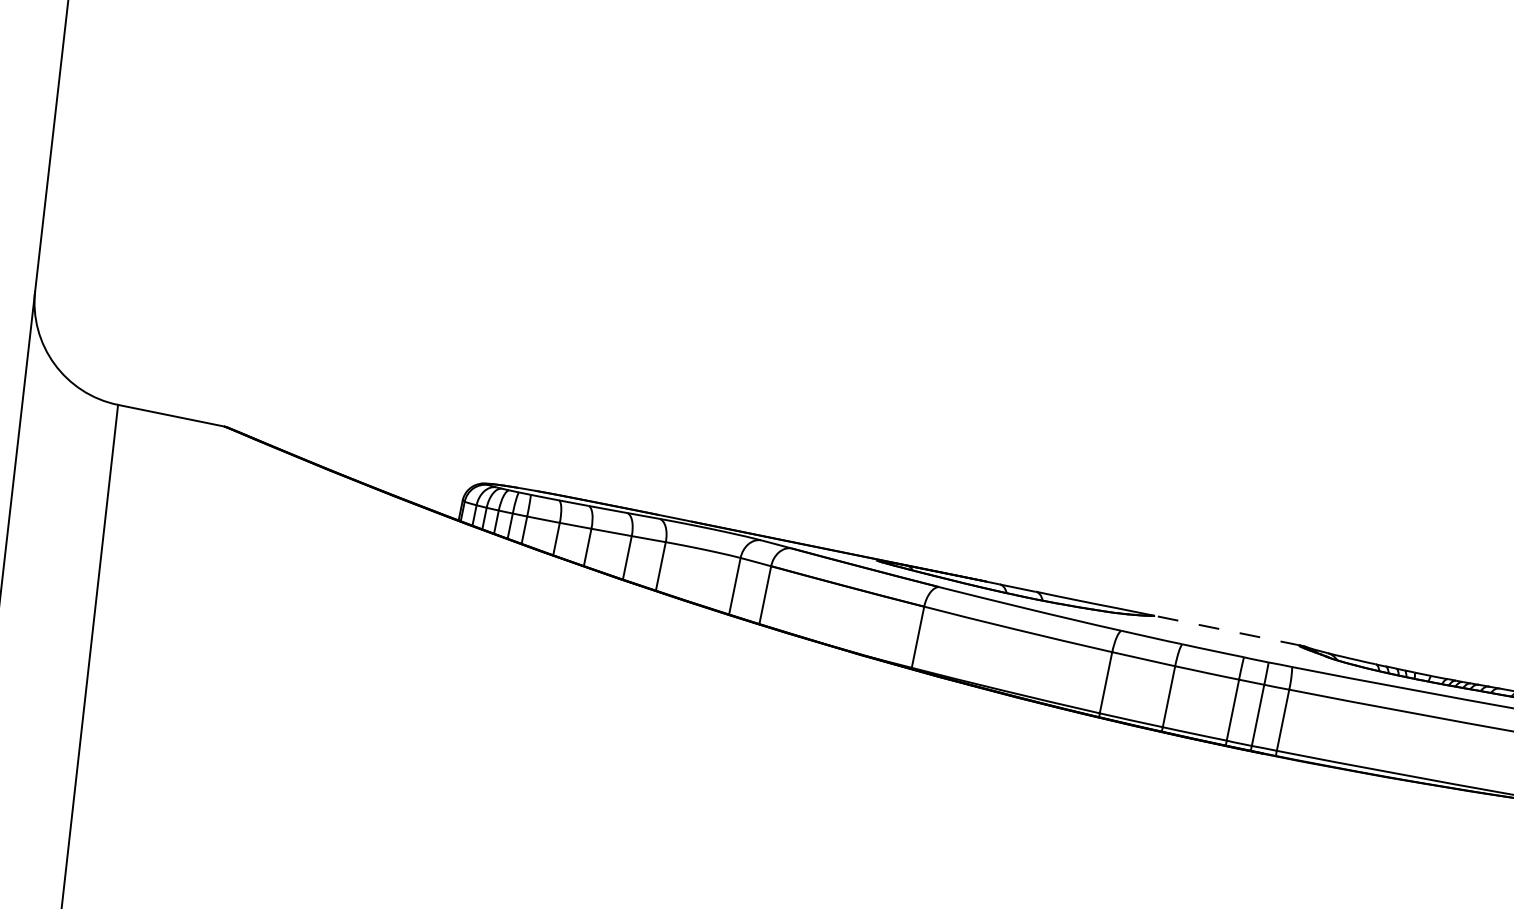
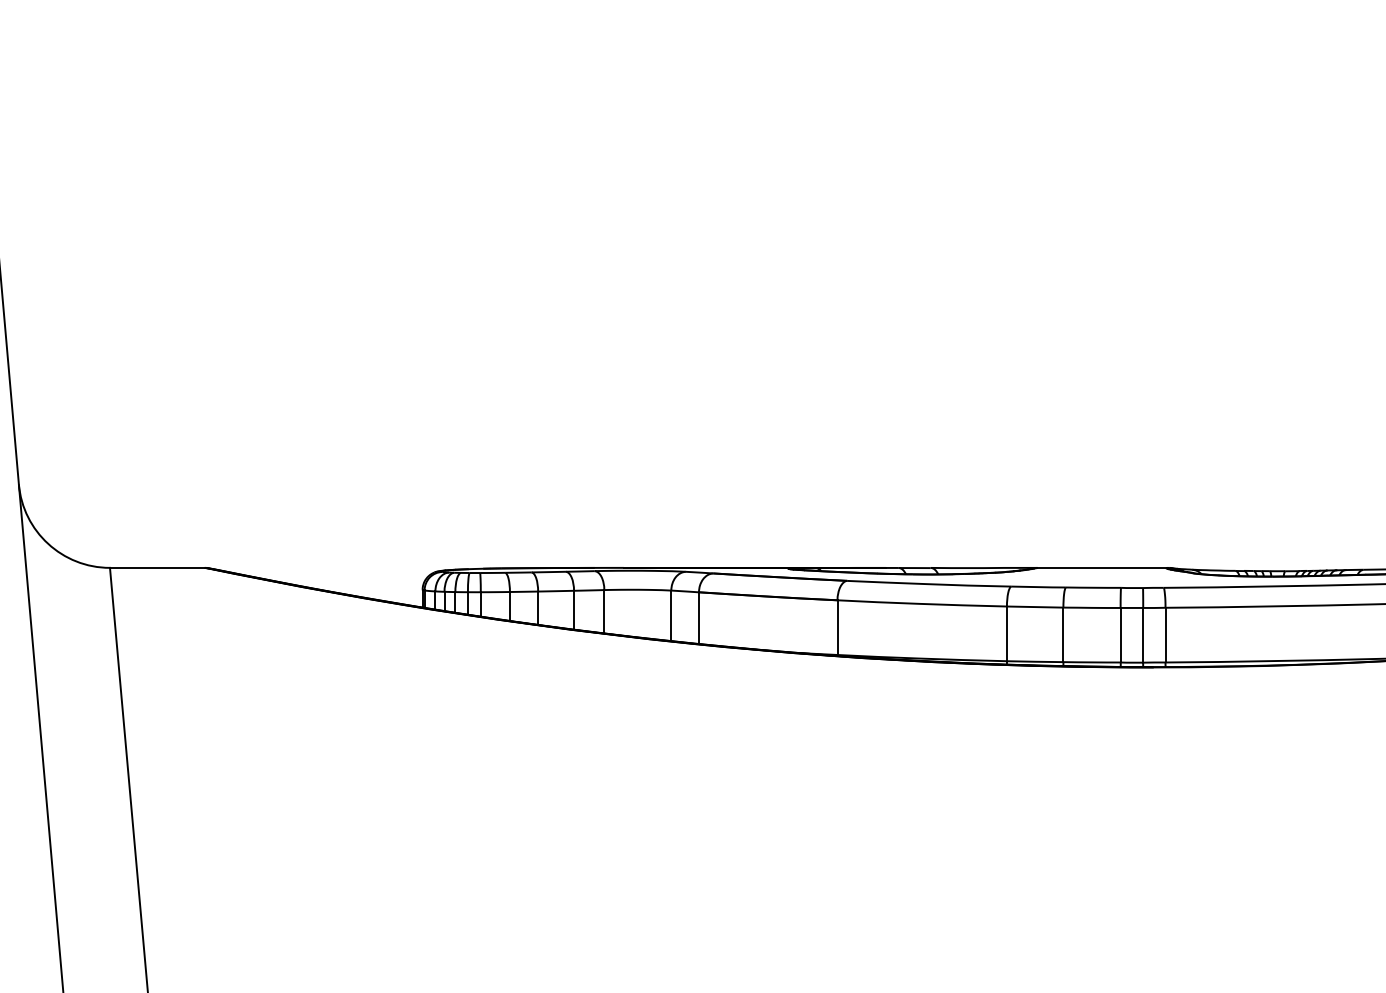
line: (1223, 629) -> (1098, 567), dashed -> solid

